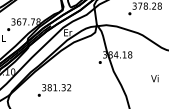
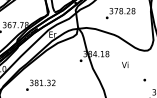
text: (155, 78) -> (125, 64), moved

